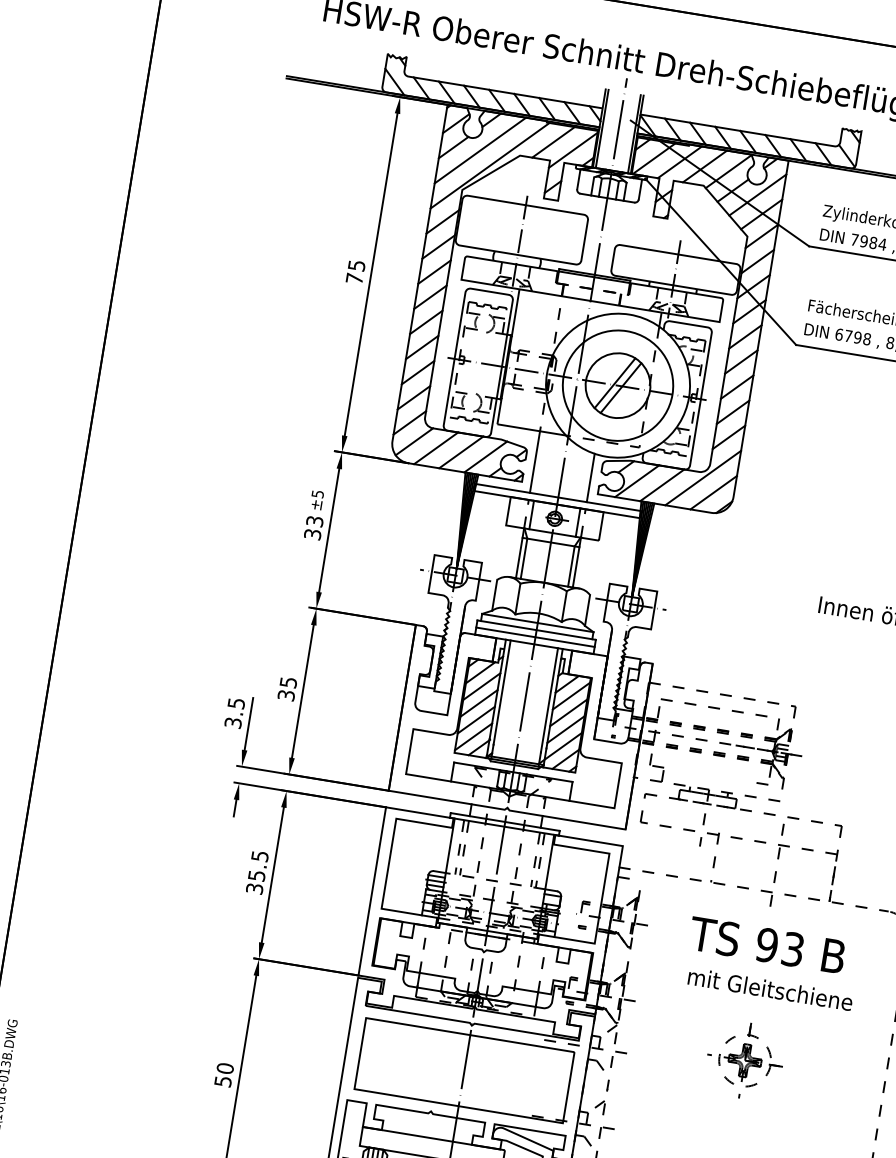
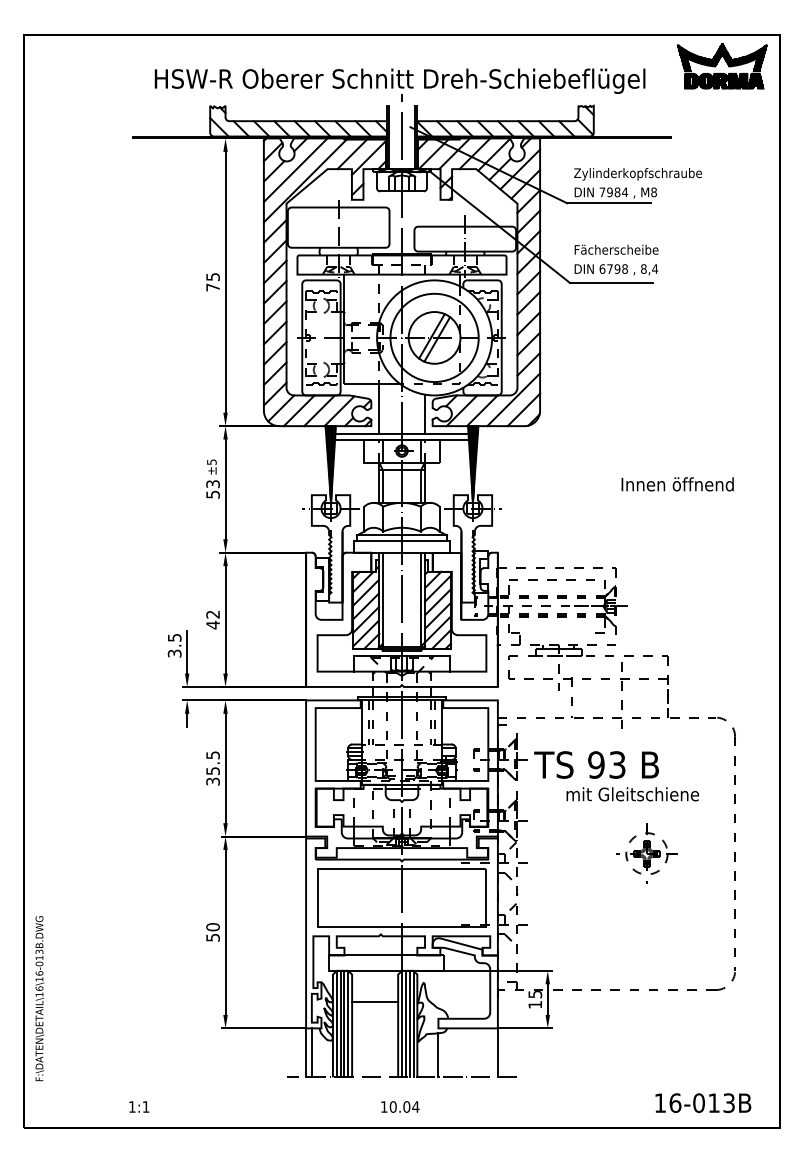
text: (312, 534) -> (212, 494), 33 -> 53
line: (534, 636) -> (401, 546), removed
text: (286, 688) -> (212, 619), 35 -> 42
text: (767, 944) -> (596, 764), moved
part: (744, 1060) -> (646, 853), moved

